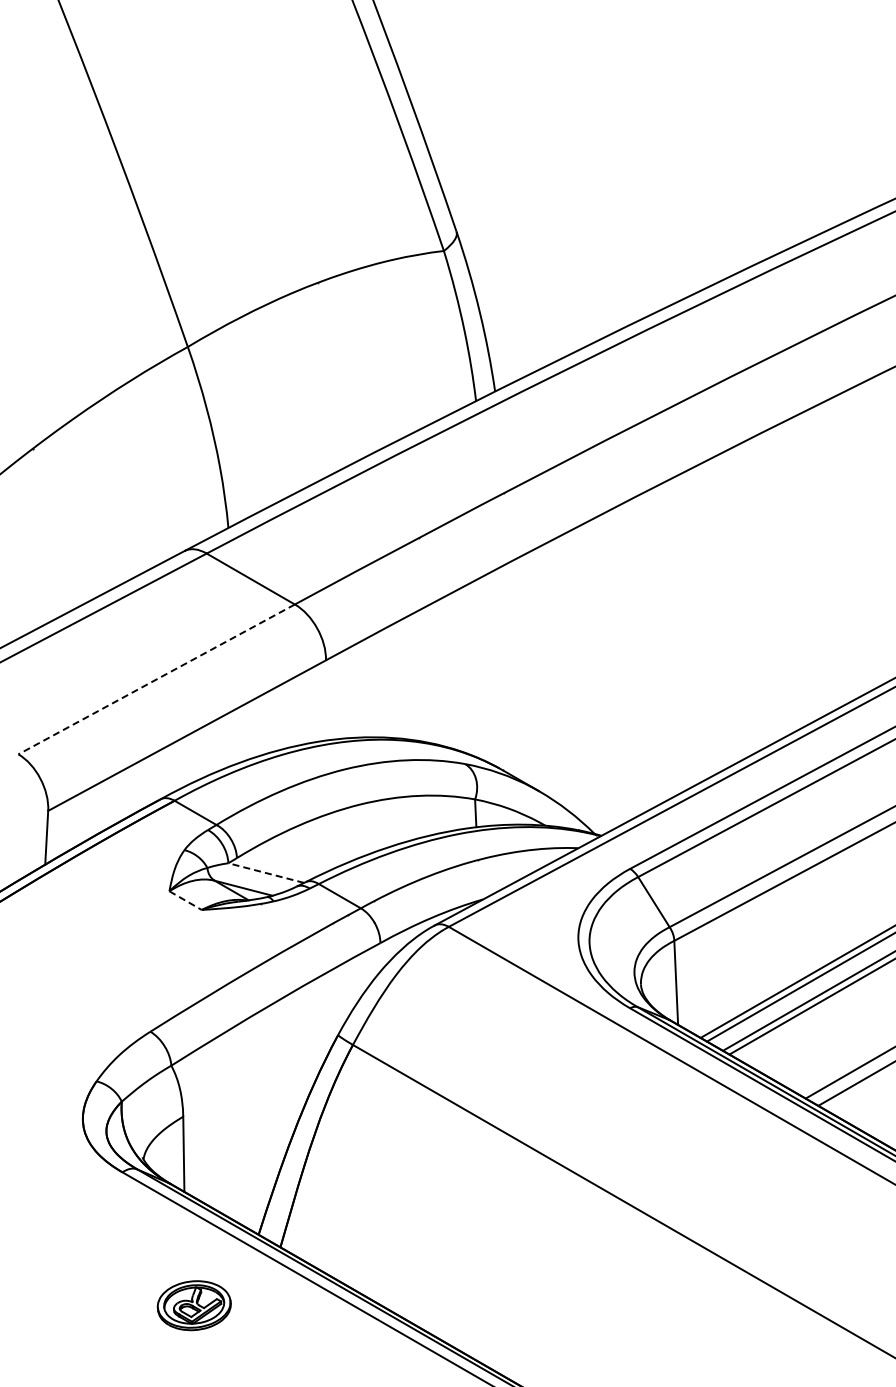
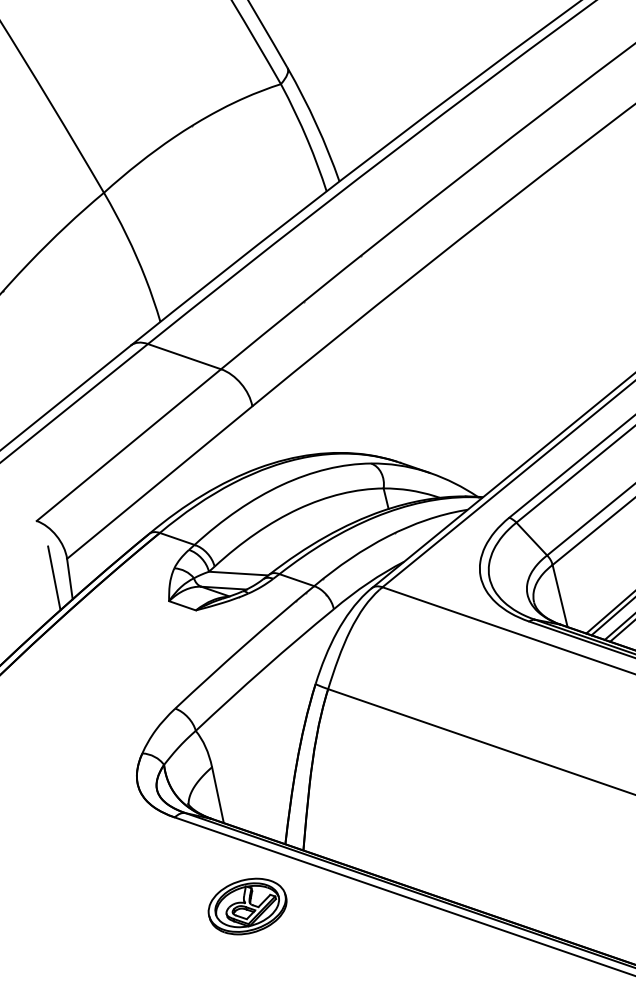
line: (156, 679) -> (128, 445), dashed -> solid
line: (26, 832) -> (54, 578), added
line: (265, 872) -> (237, 573), dashed -> solid
line: (185, 900) -> (182, 605), dashed -> solid
part: (194, 1305) -> (247, 906), size x1.43

